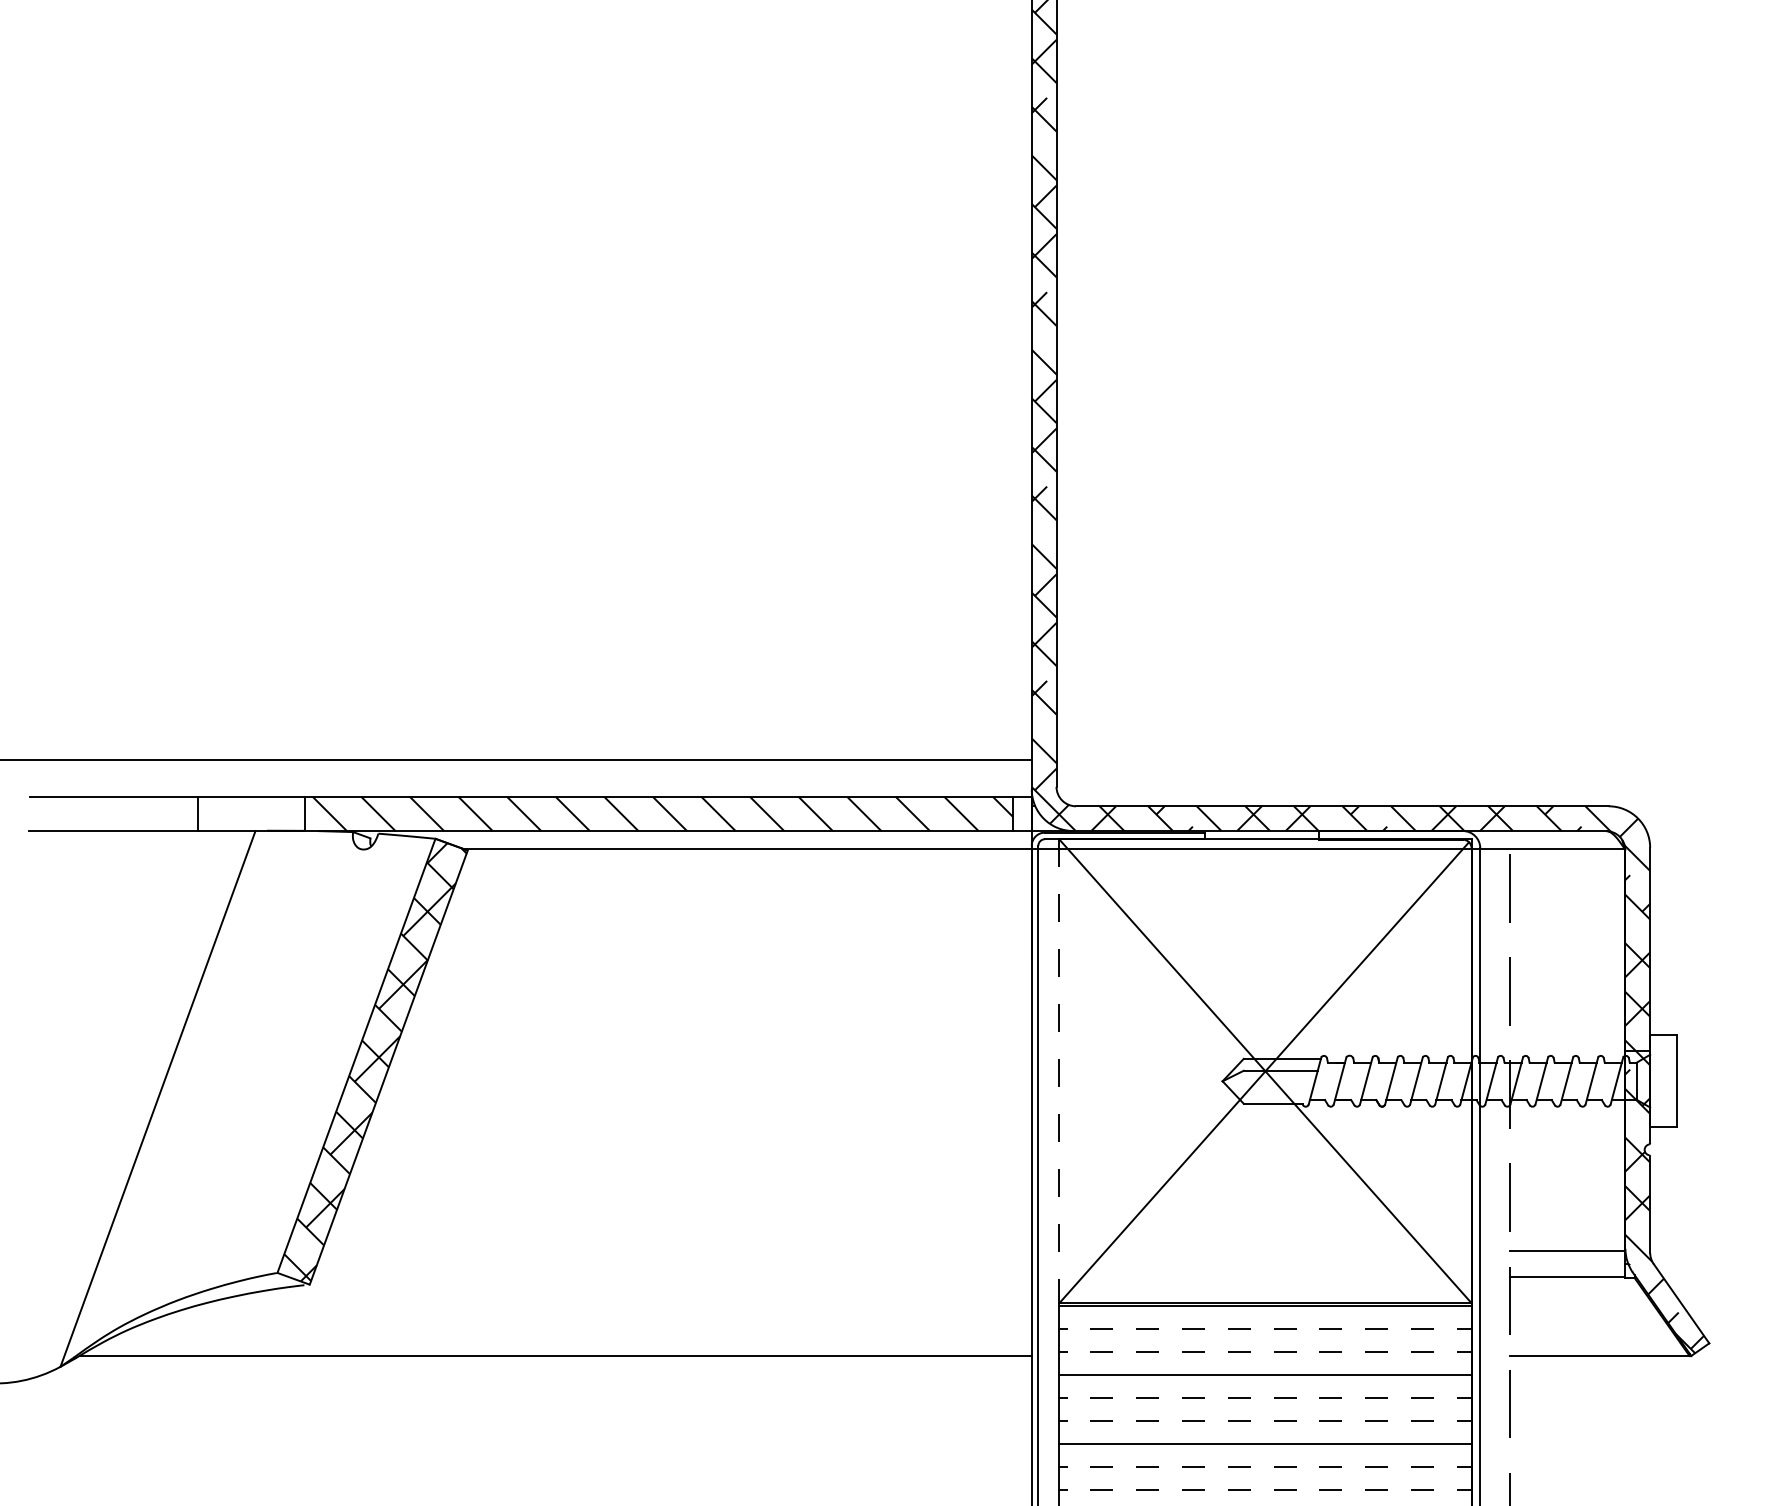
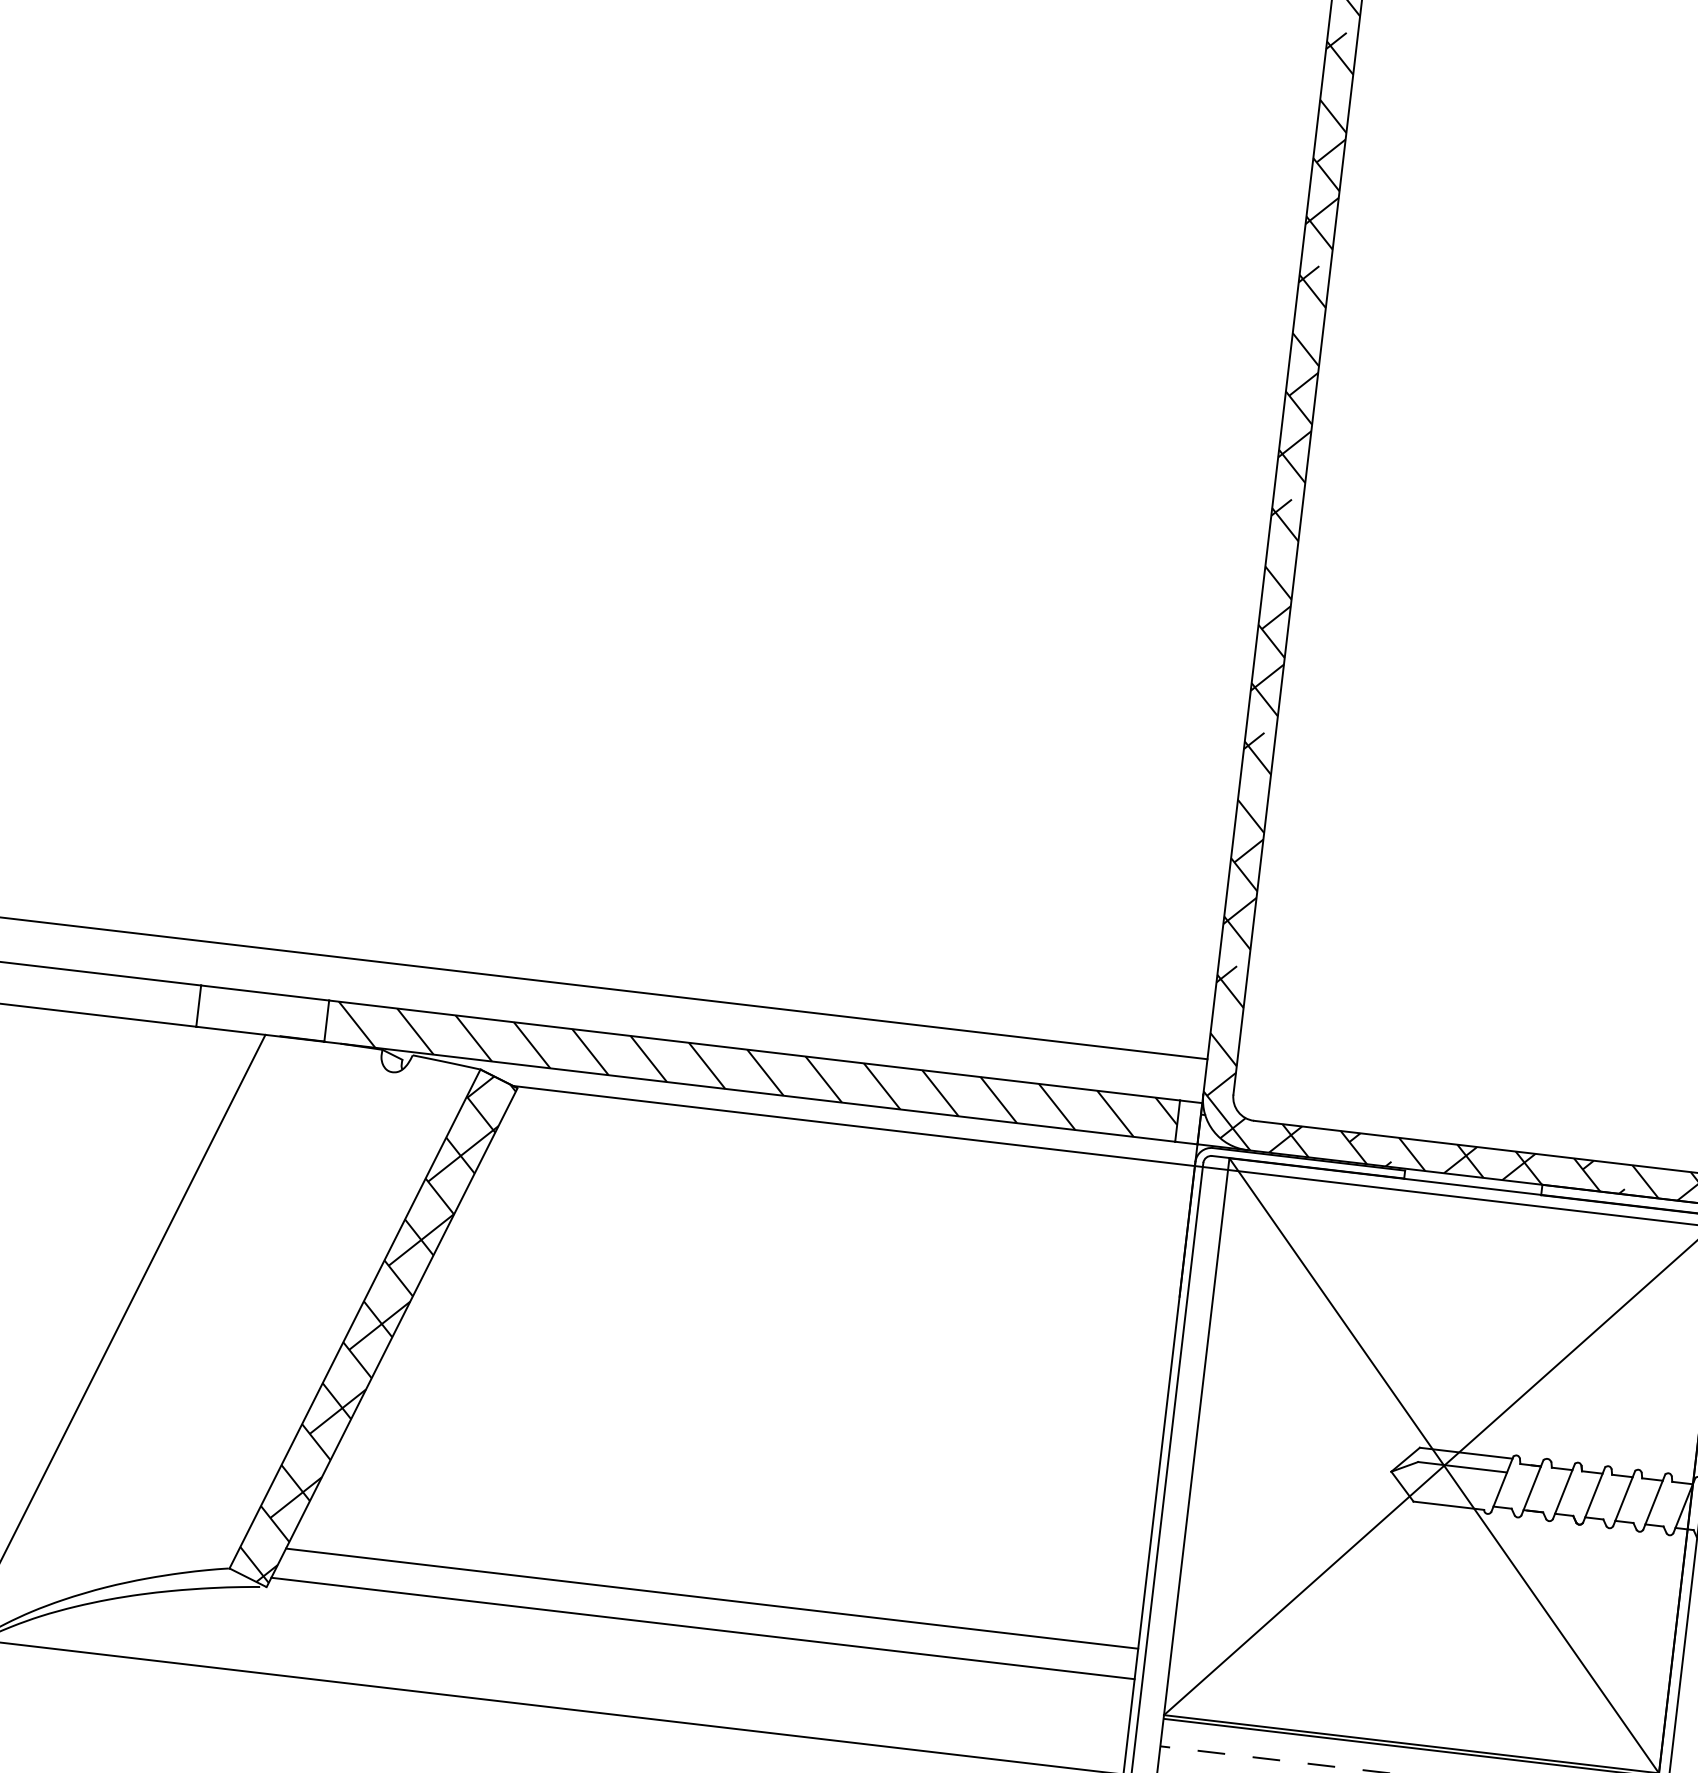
line: (1059, 1071) -> (1196, 1436), dashed -> solid
line: (676, 1251) -> (711, 1599), added
line: (671, 1276) -> (702, 1628), added

